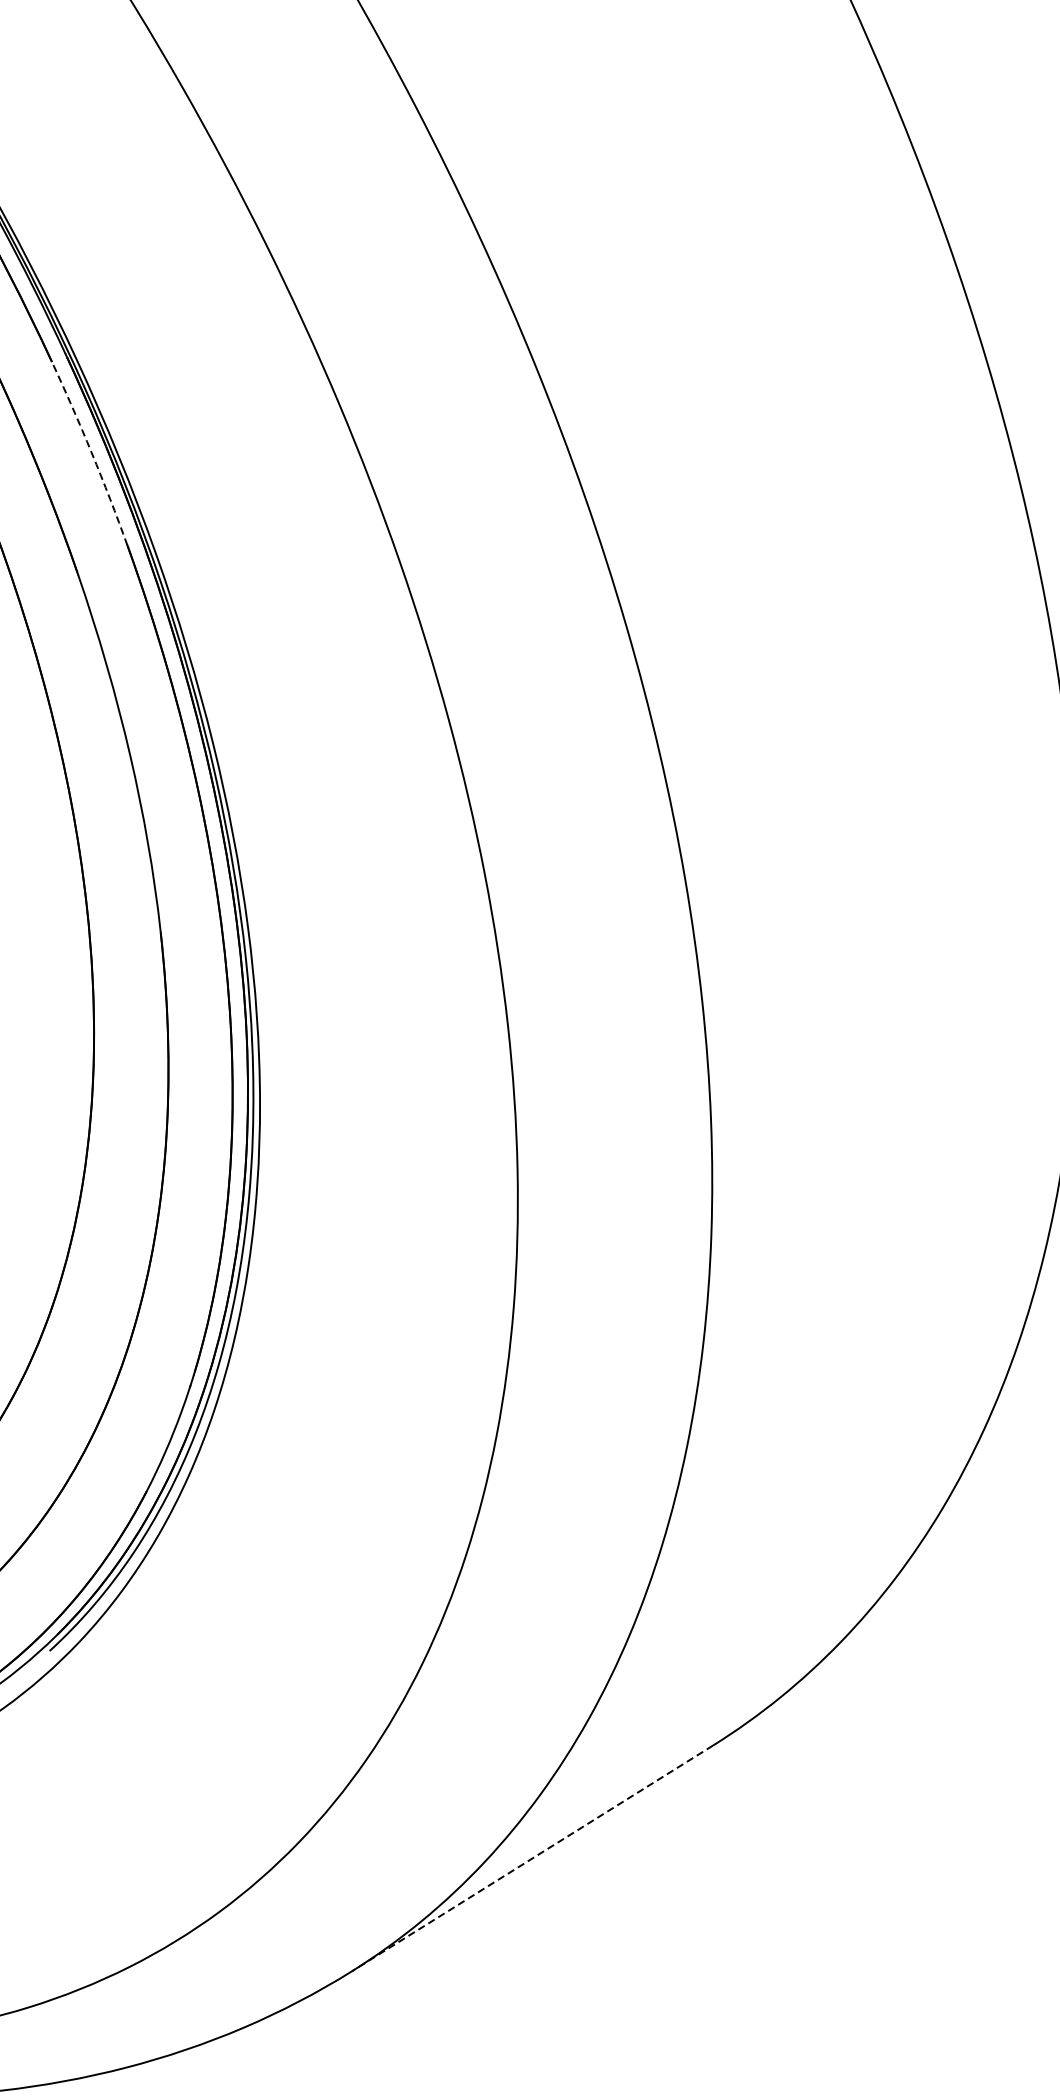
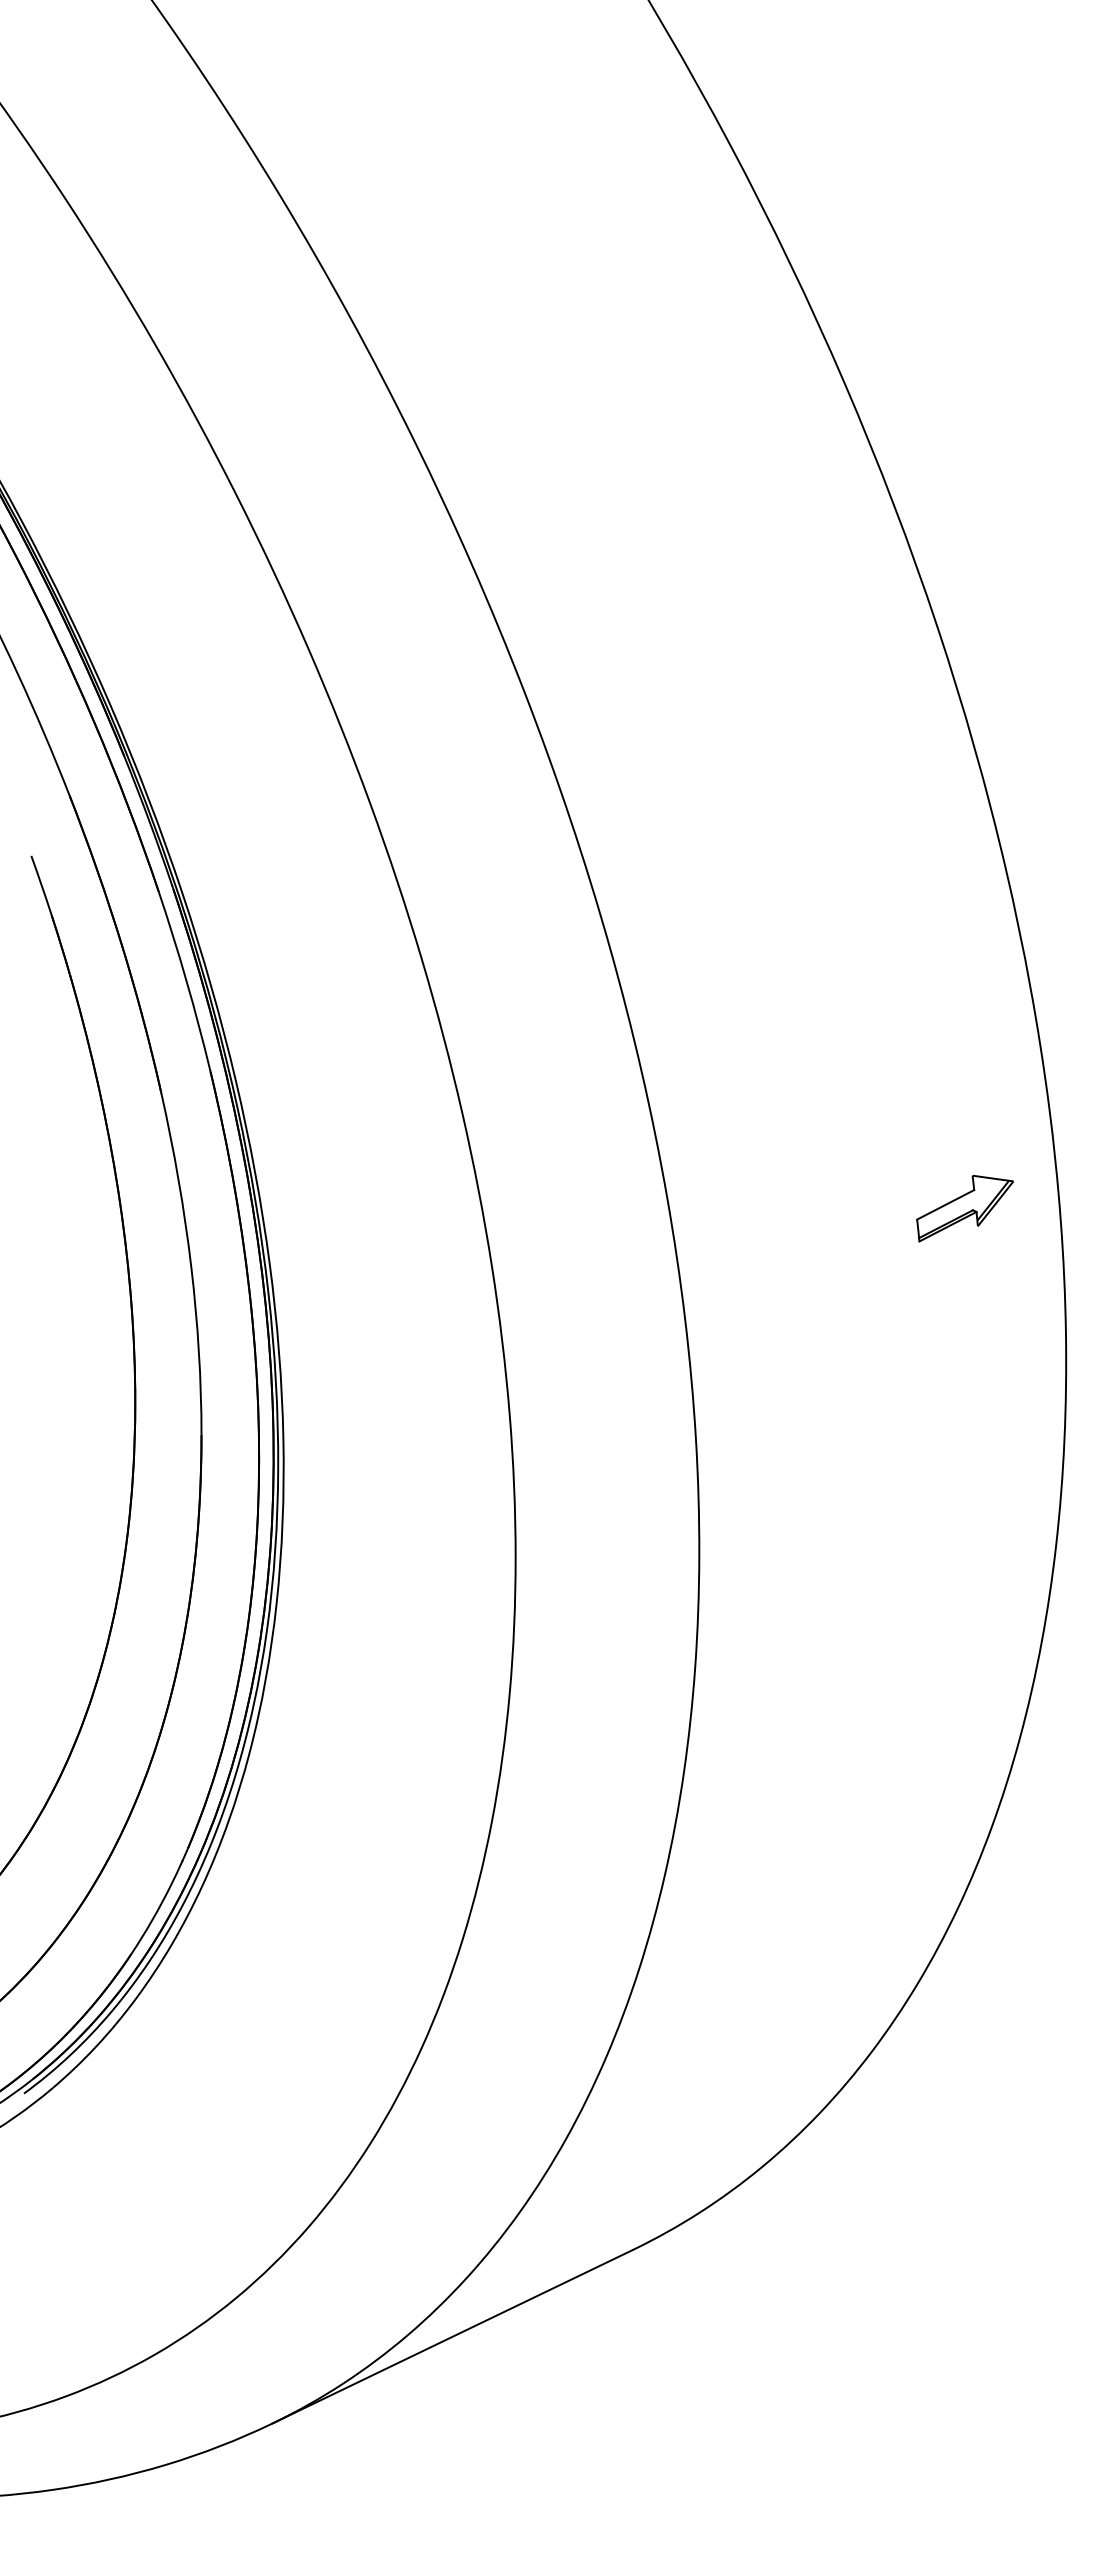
arc: (91, 452) -> (186, 980), dashed -> solid
part: (942, 603) -> (964, 1208), added
line: (532, 1858) -> (452, 2336), dashed -> solid

